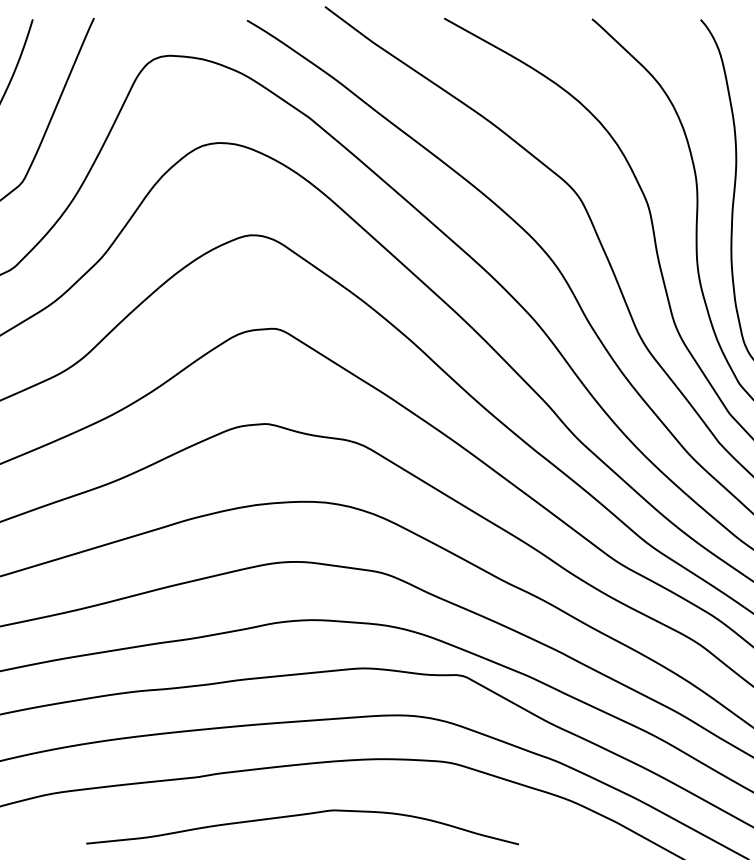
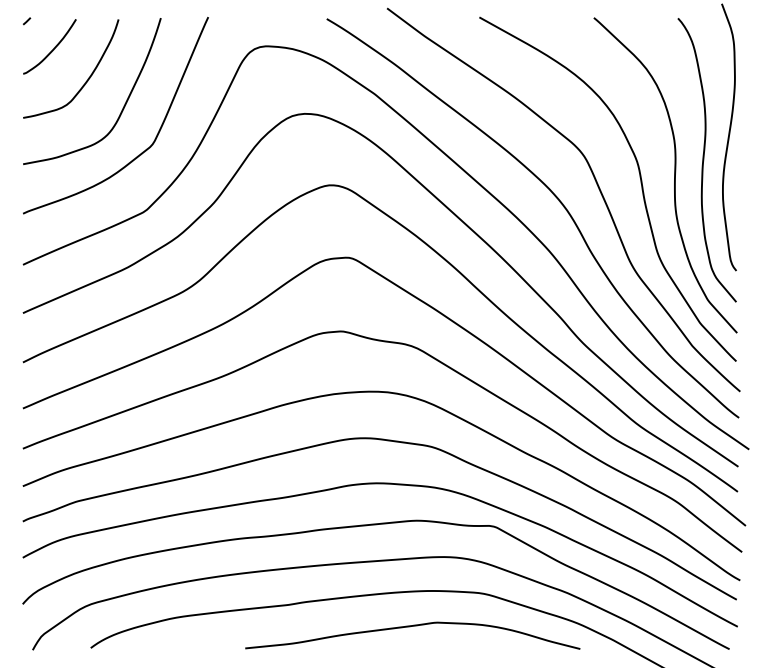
curve: (299, 816) -> (410, 627), moved

